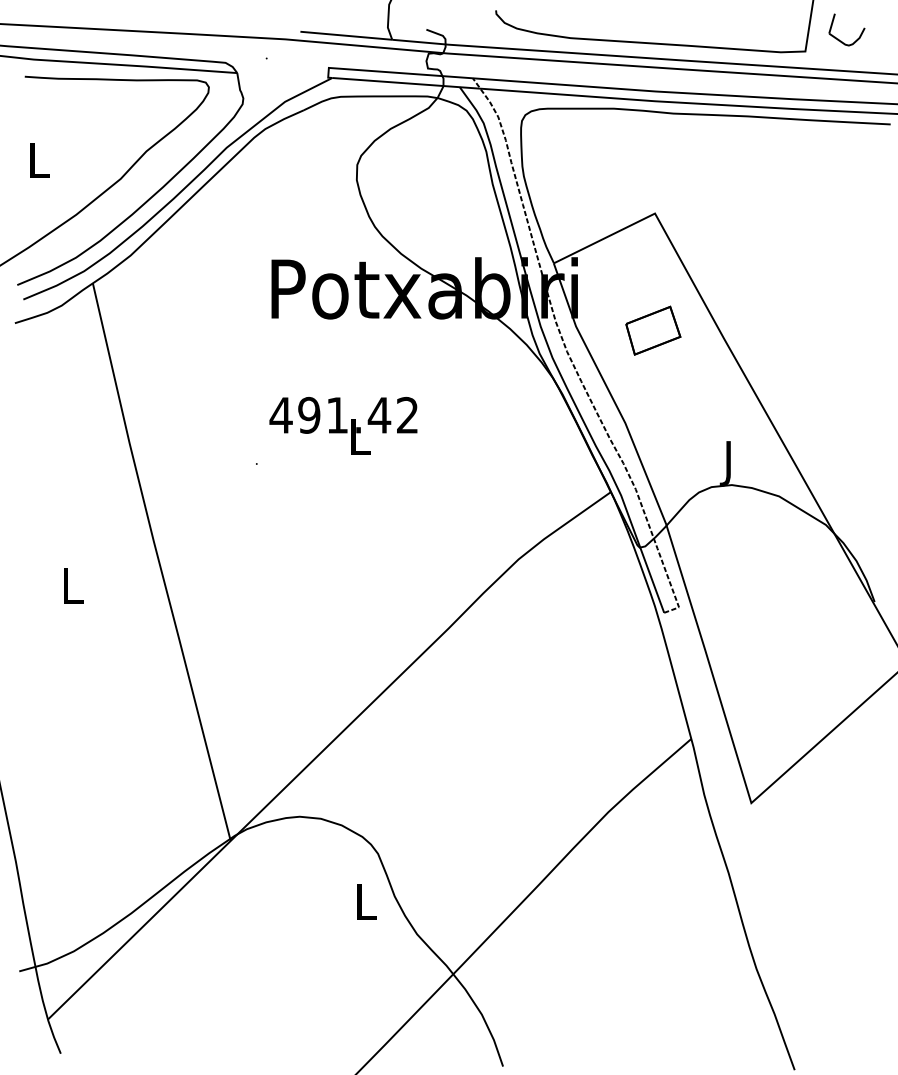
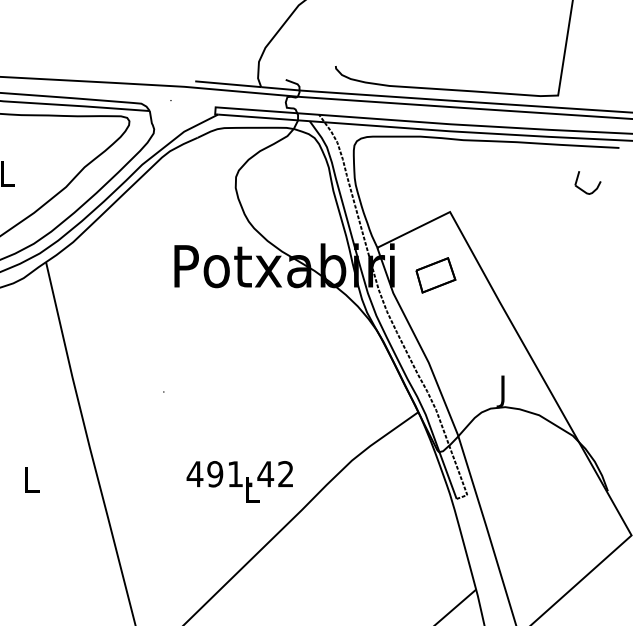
part: (838, 38) -> (581, 188), moved
part: (653, 330) -> (436, 275), moved
text: (343, 425) -> (239, 481), moved

